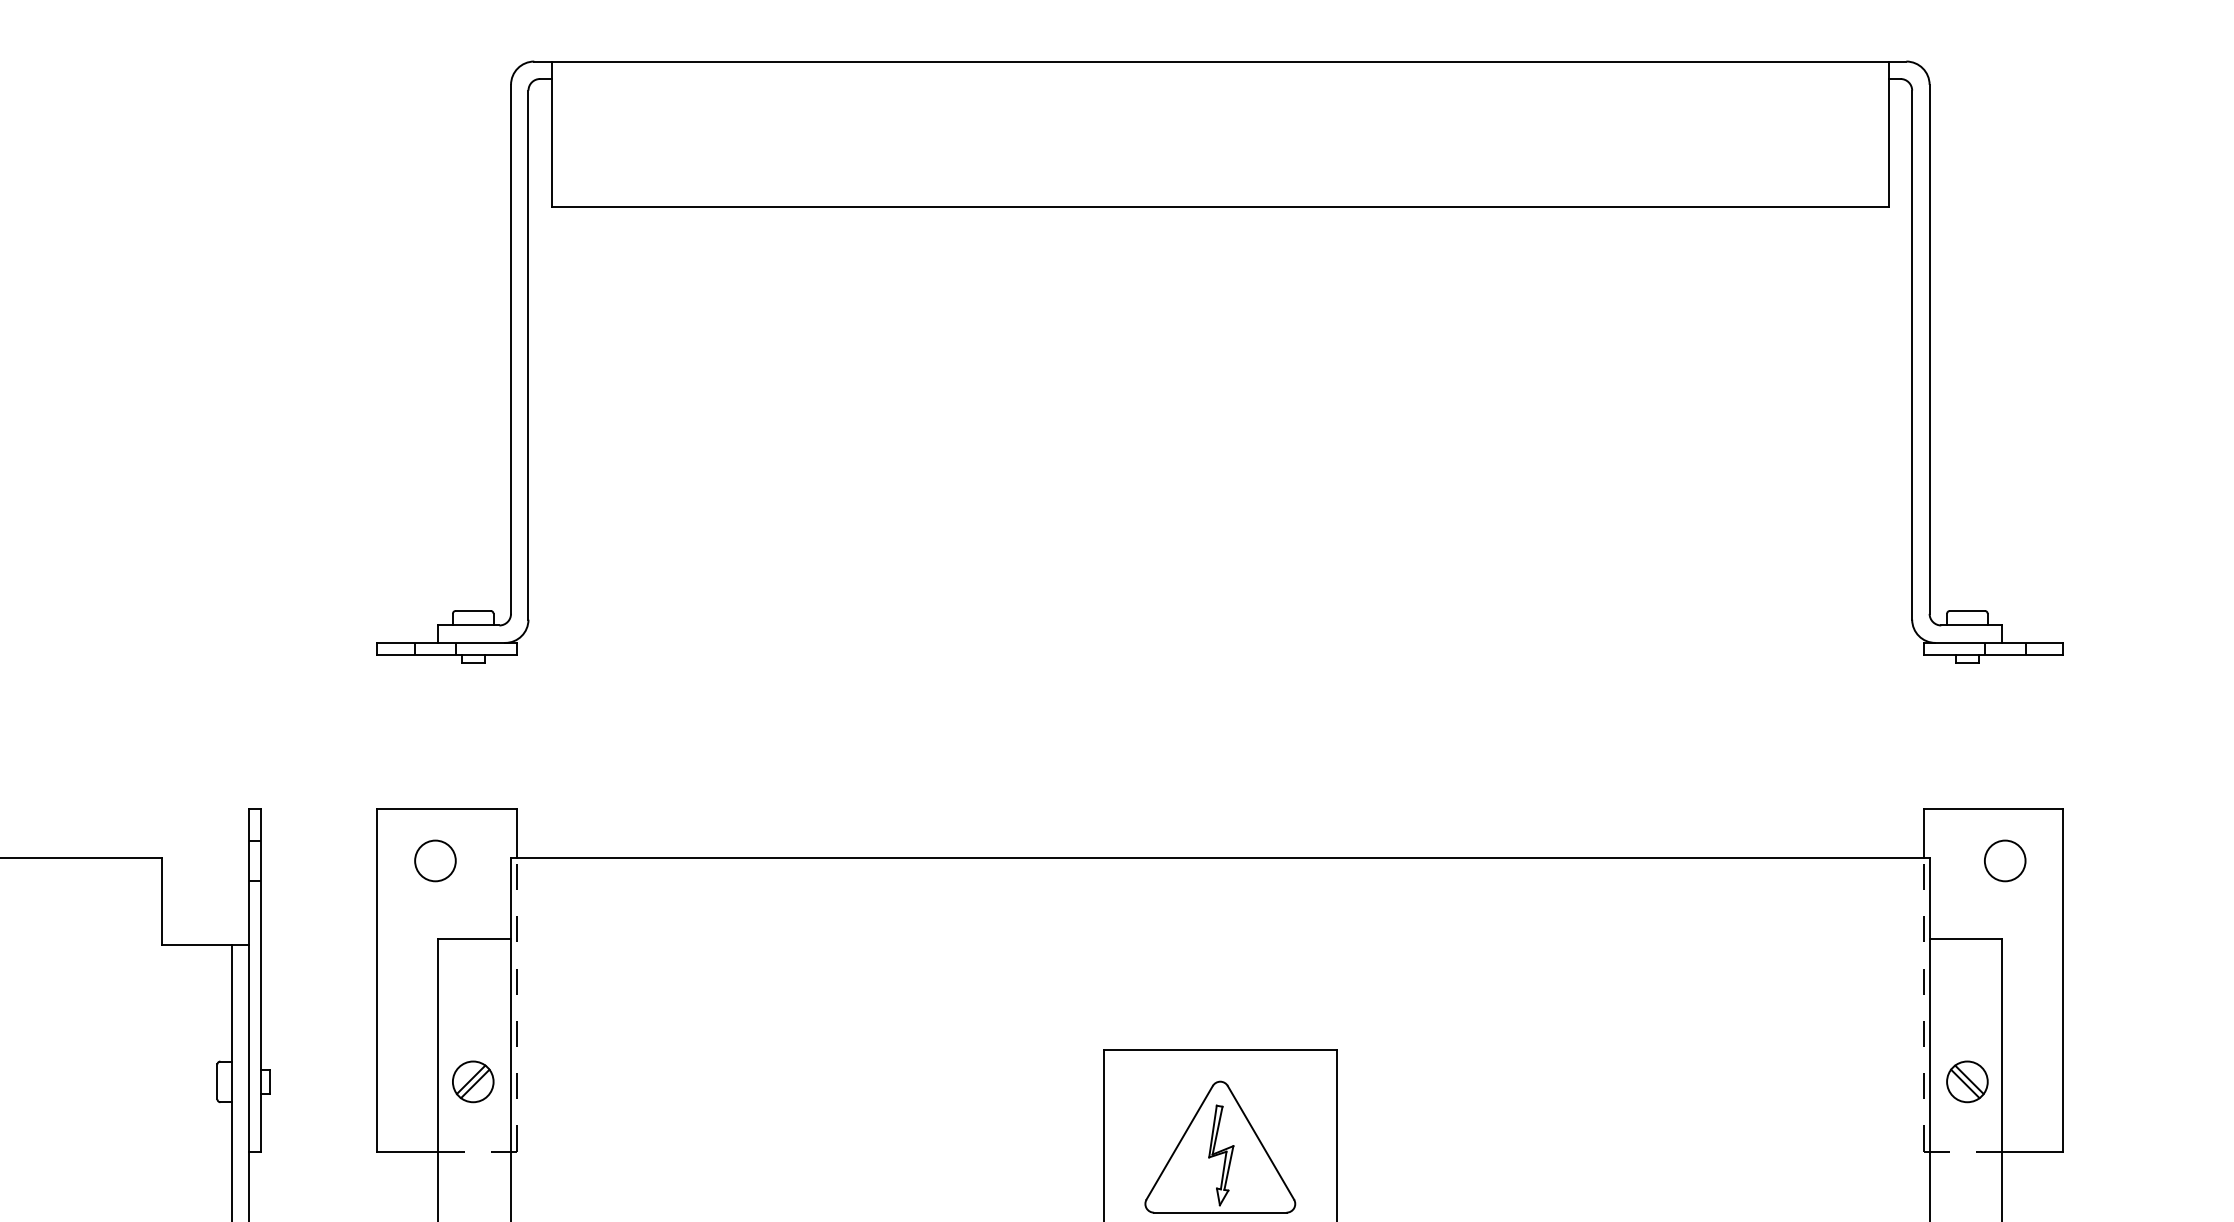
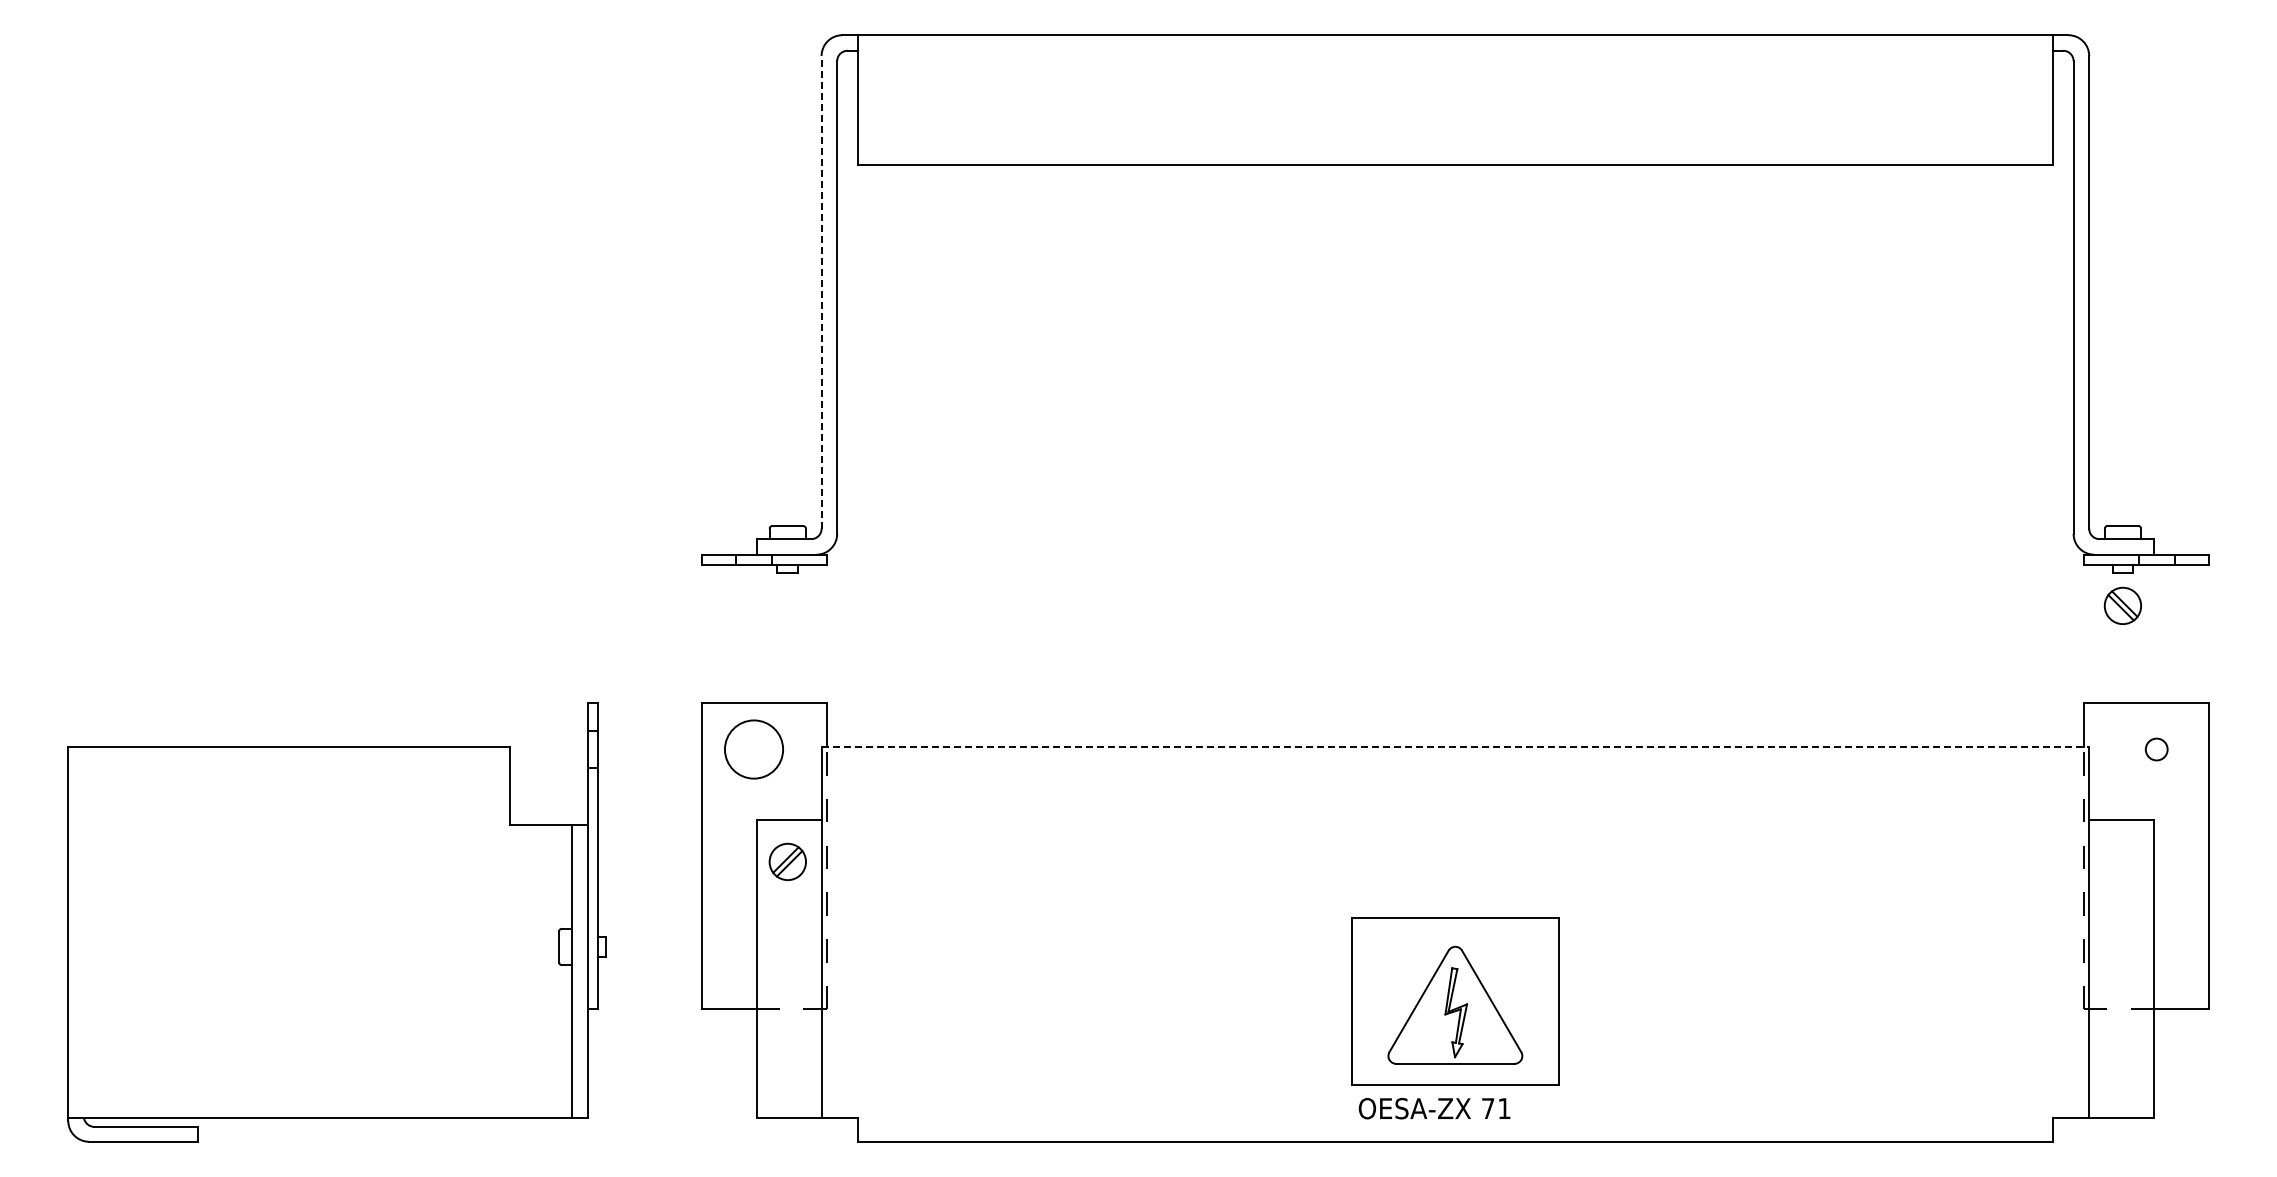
line: (510, 348) -> (821, 291), solid -> dashed
line: (1220, 857) -> (1455, 746), solid -> dashed
circle: (434, 860) -> (753, 749), size x1.6
circle: (2004, 860) -> (2156, 749), size x0.6
part: (472, 1081) -> (787, 861), moved
part: (1966, 1081) -> (2122, 605), moved

